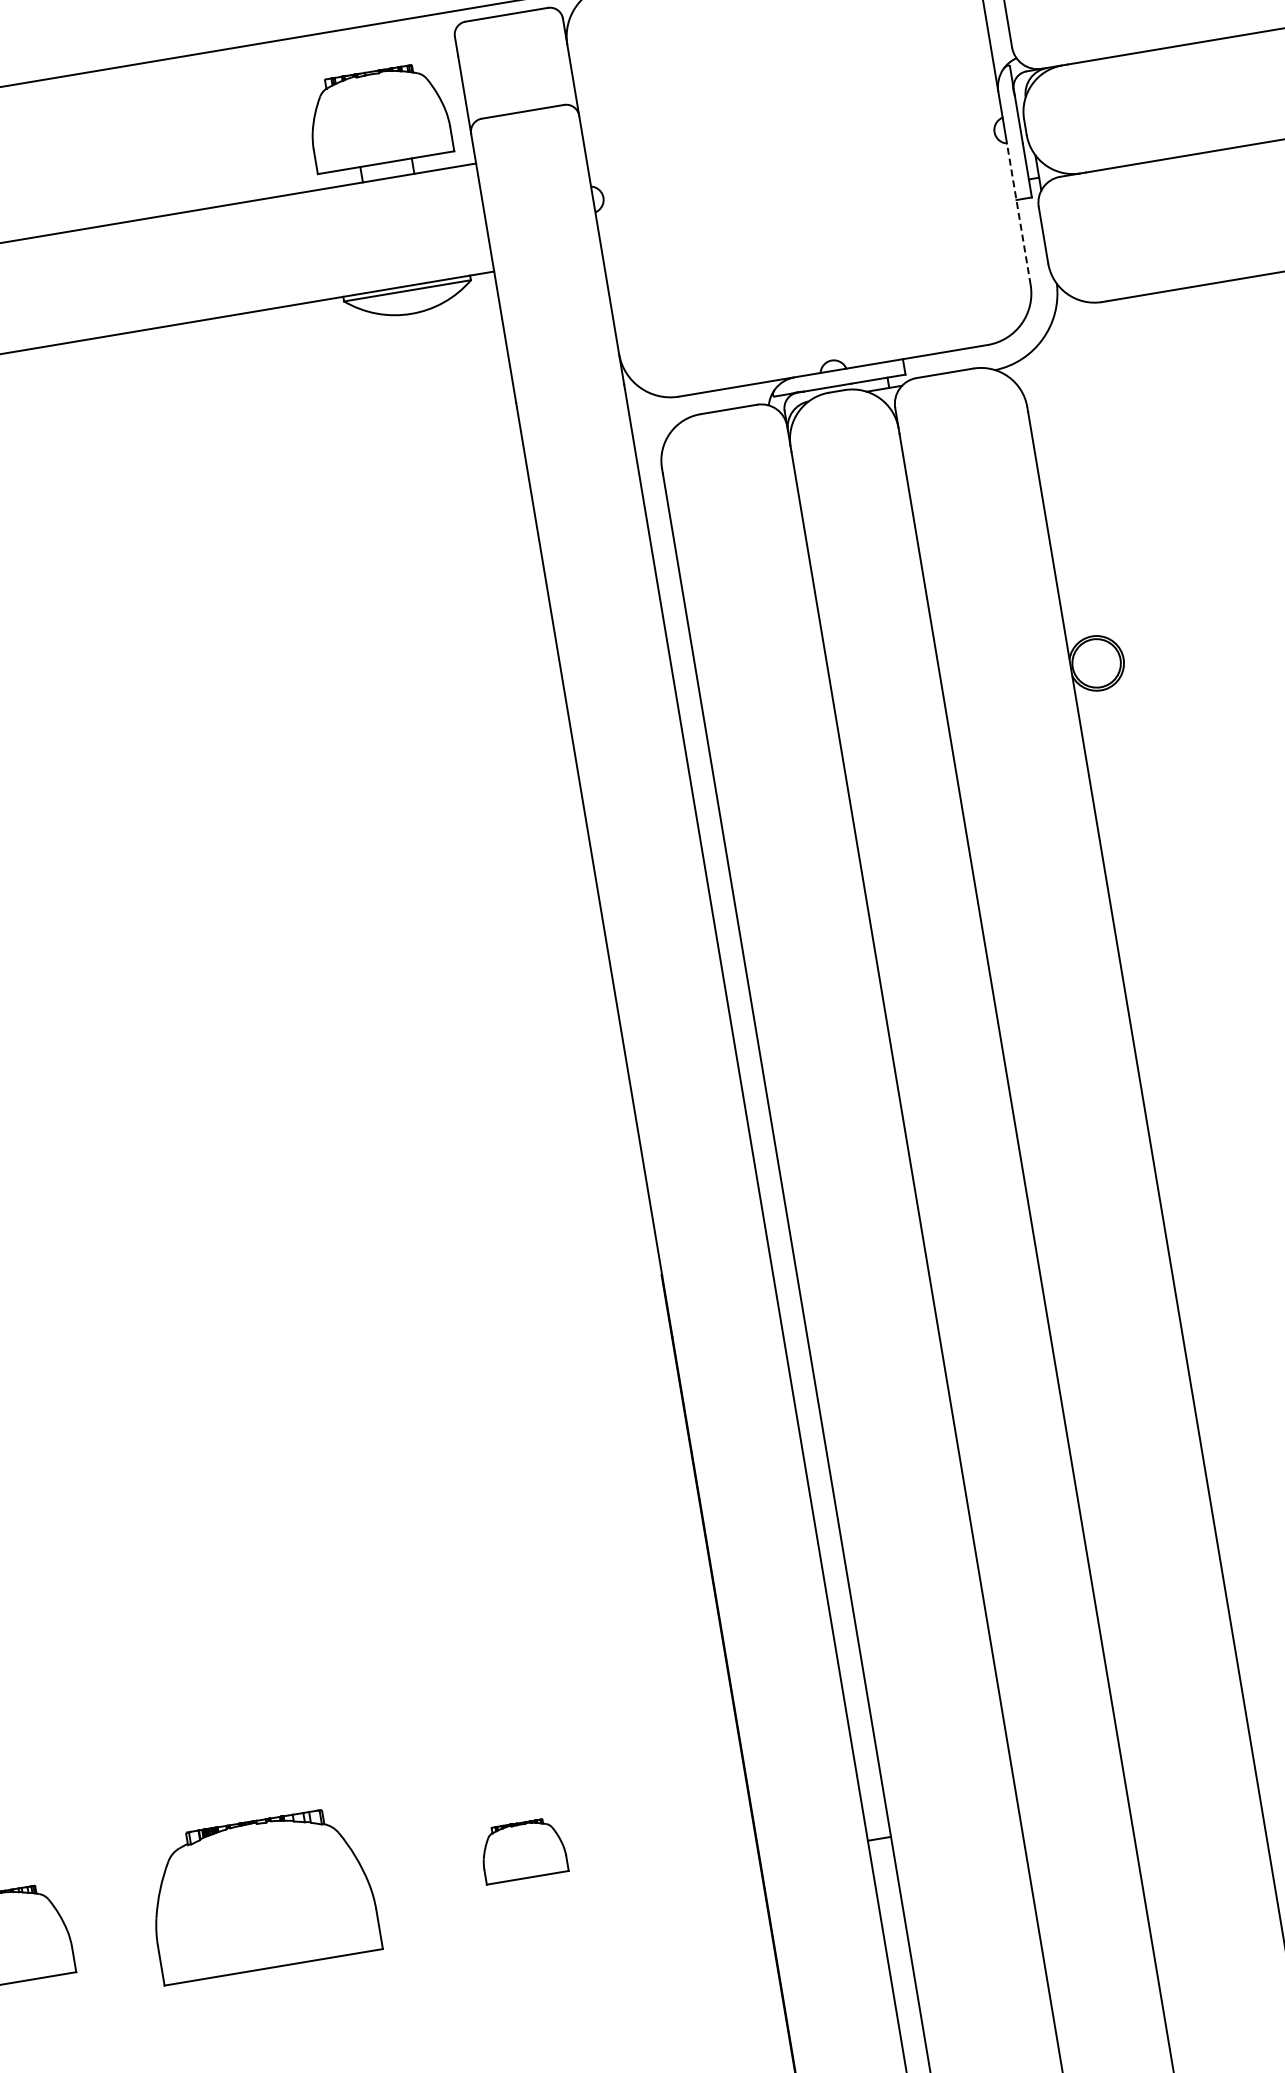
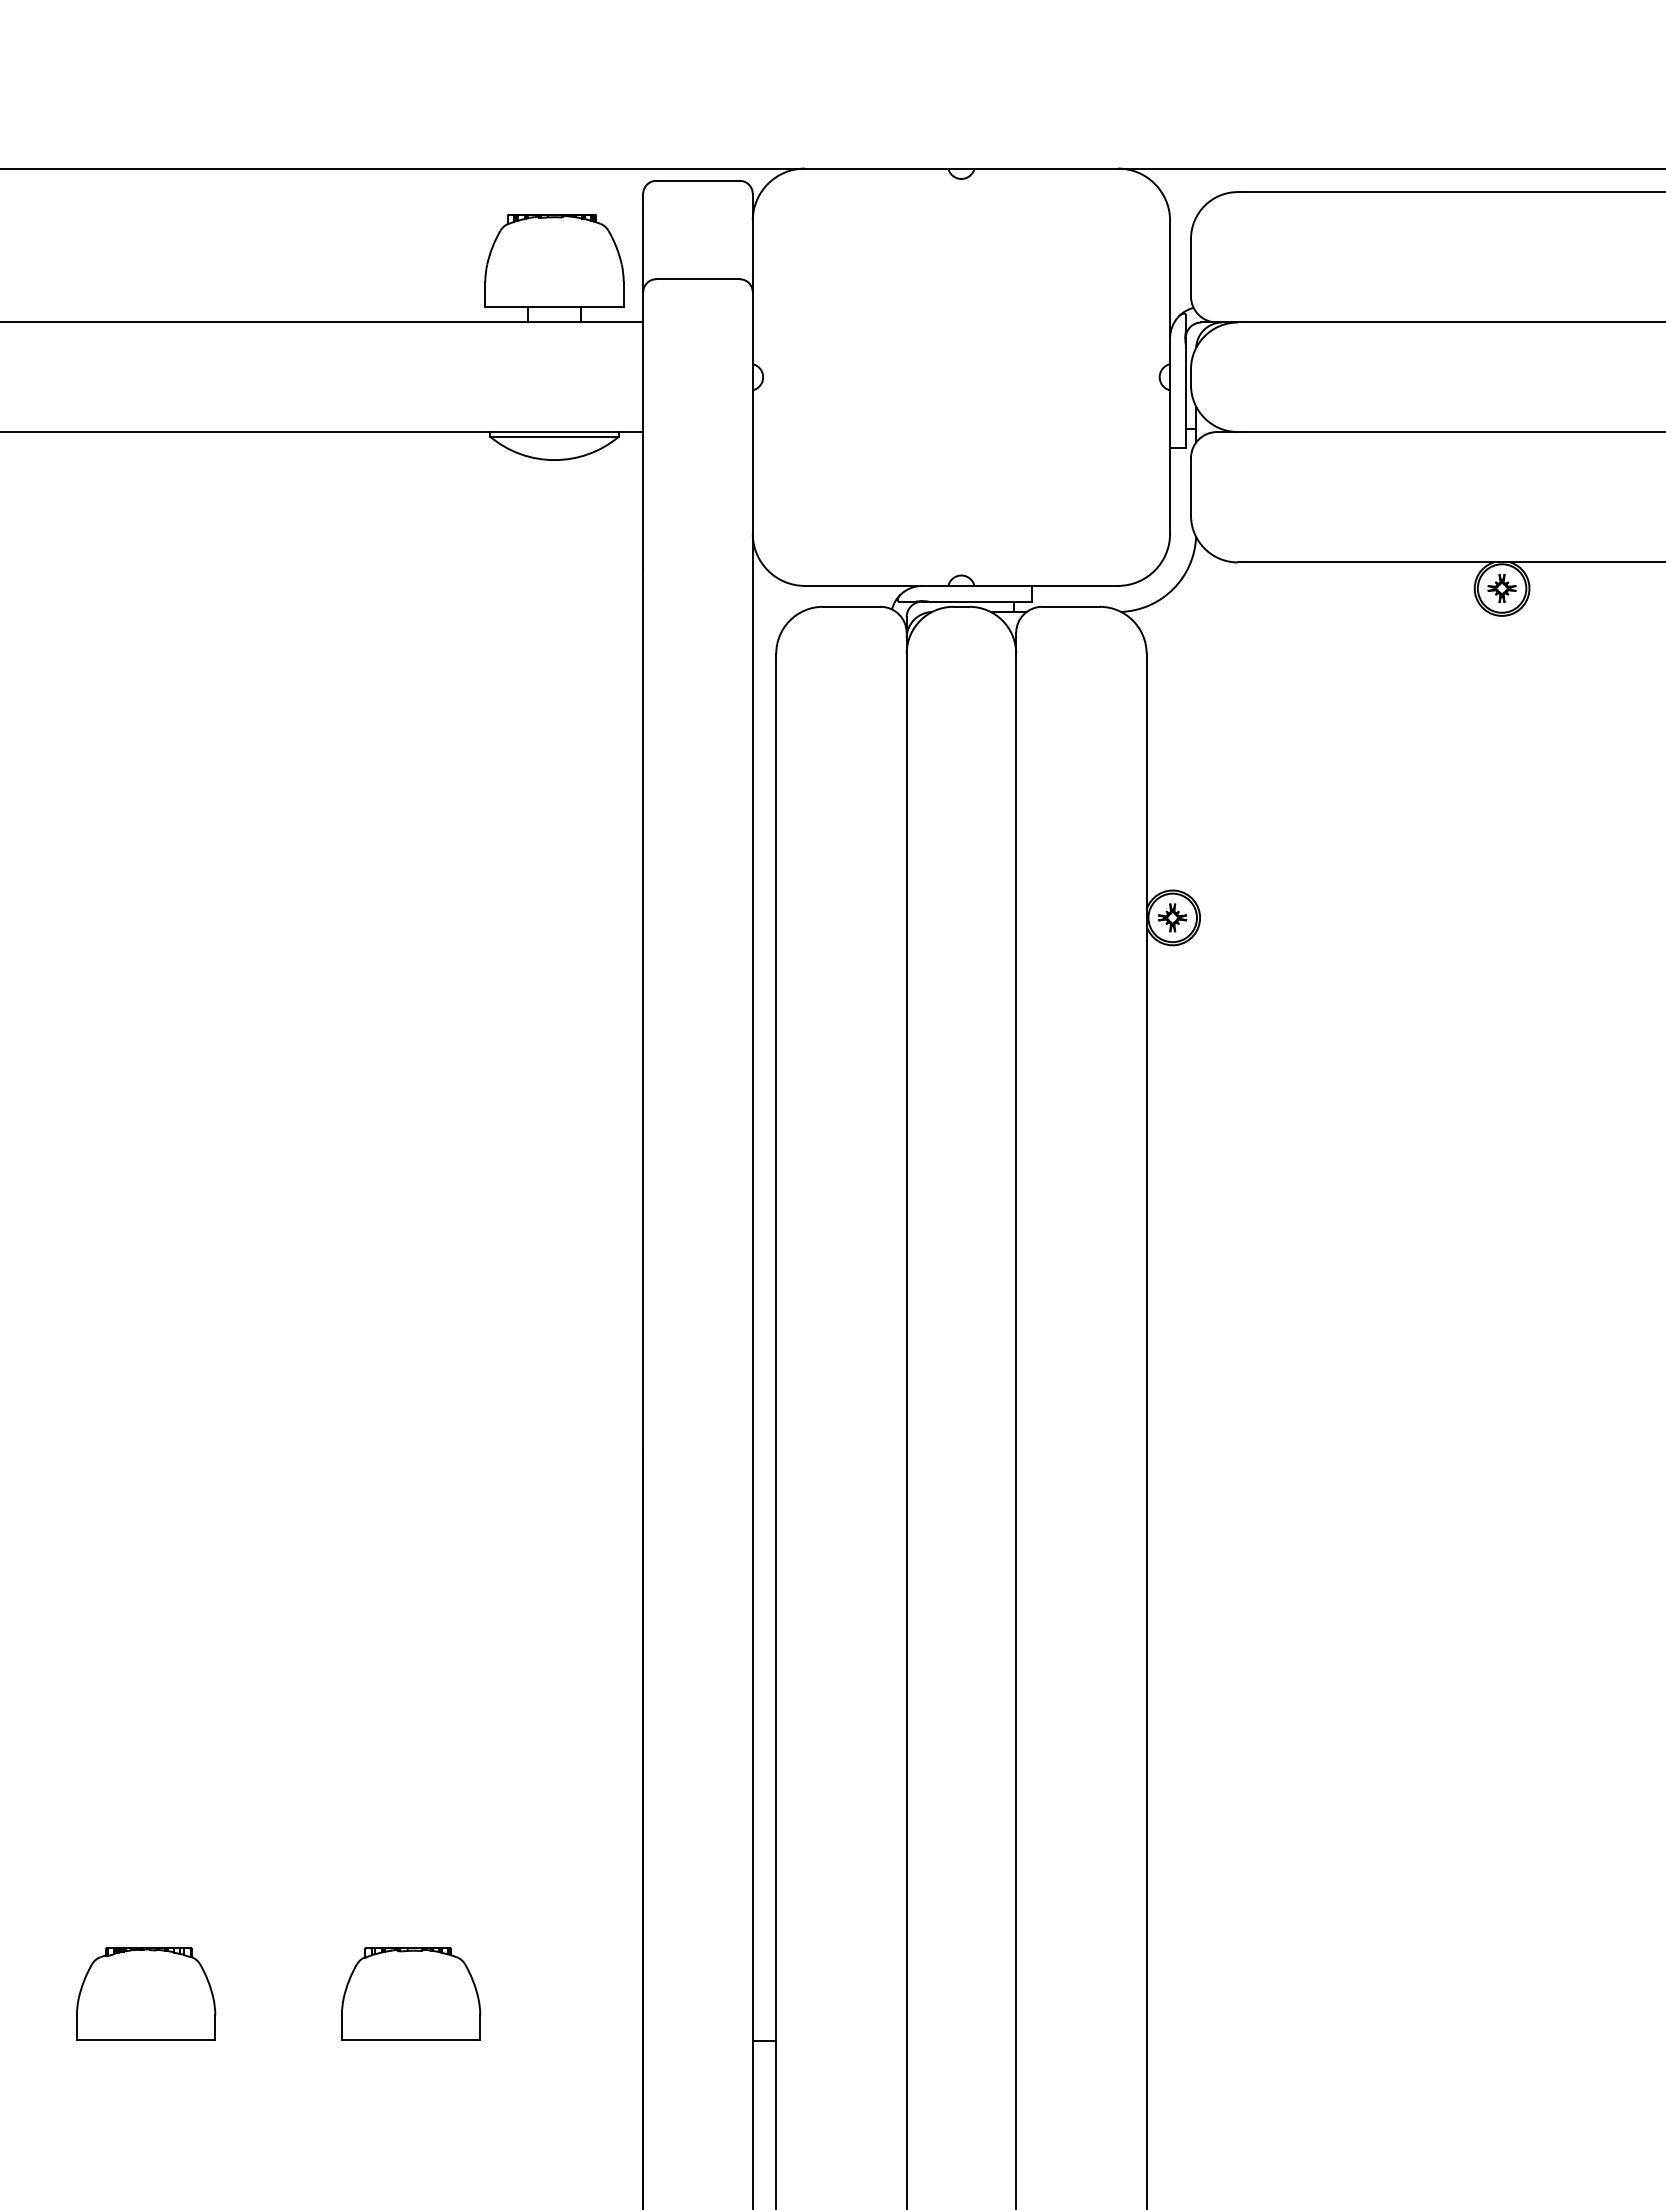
line: (1019, 214) -> (1170, 462), dashed -> solid
part: (1096, 663) -> (1172, 917), added
part: (523, 1849) -> (411, 1993), size x1.67
part: (262, 1893) -> (146, 1993), size x0.62

